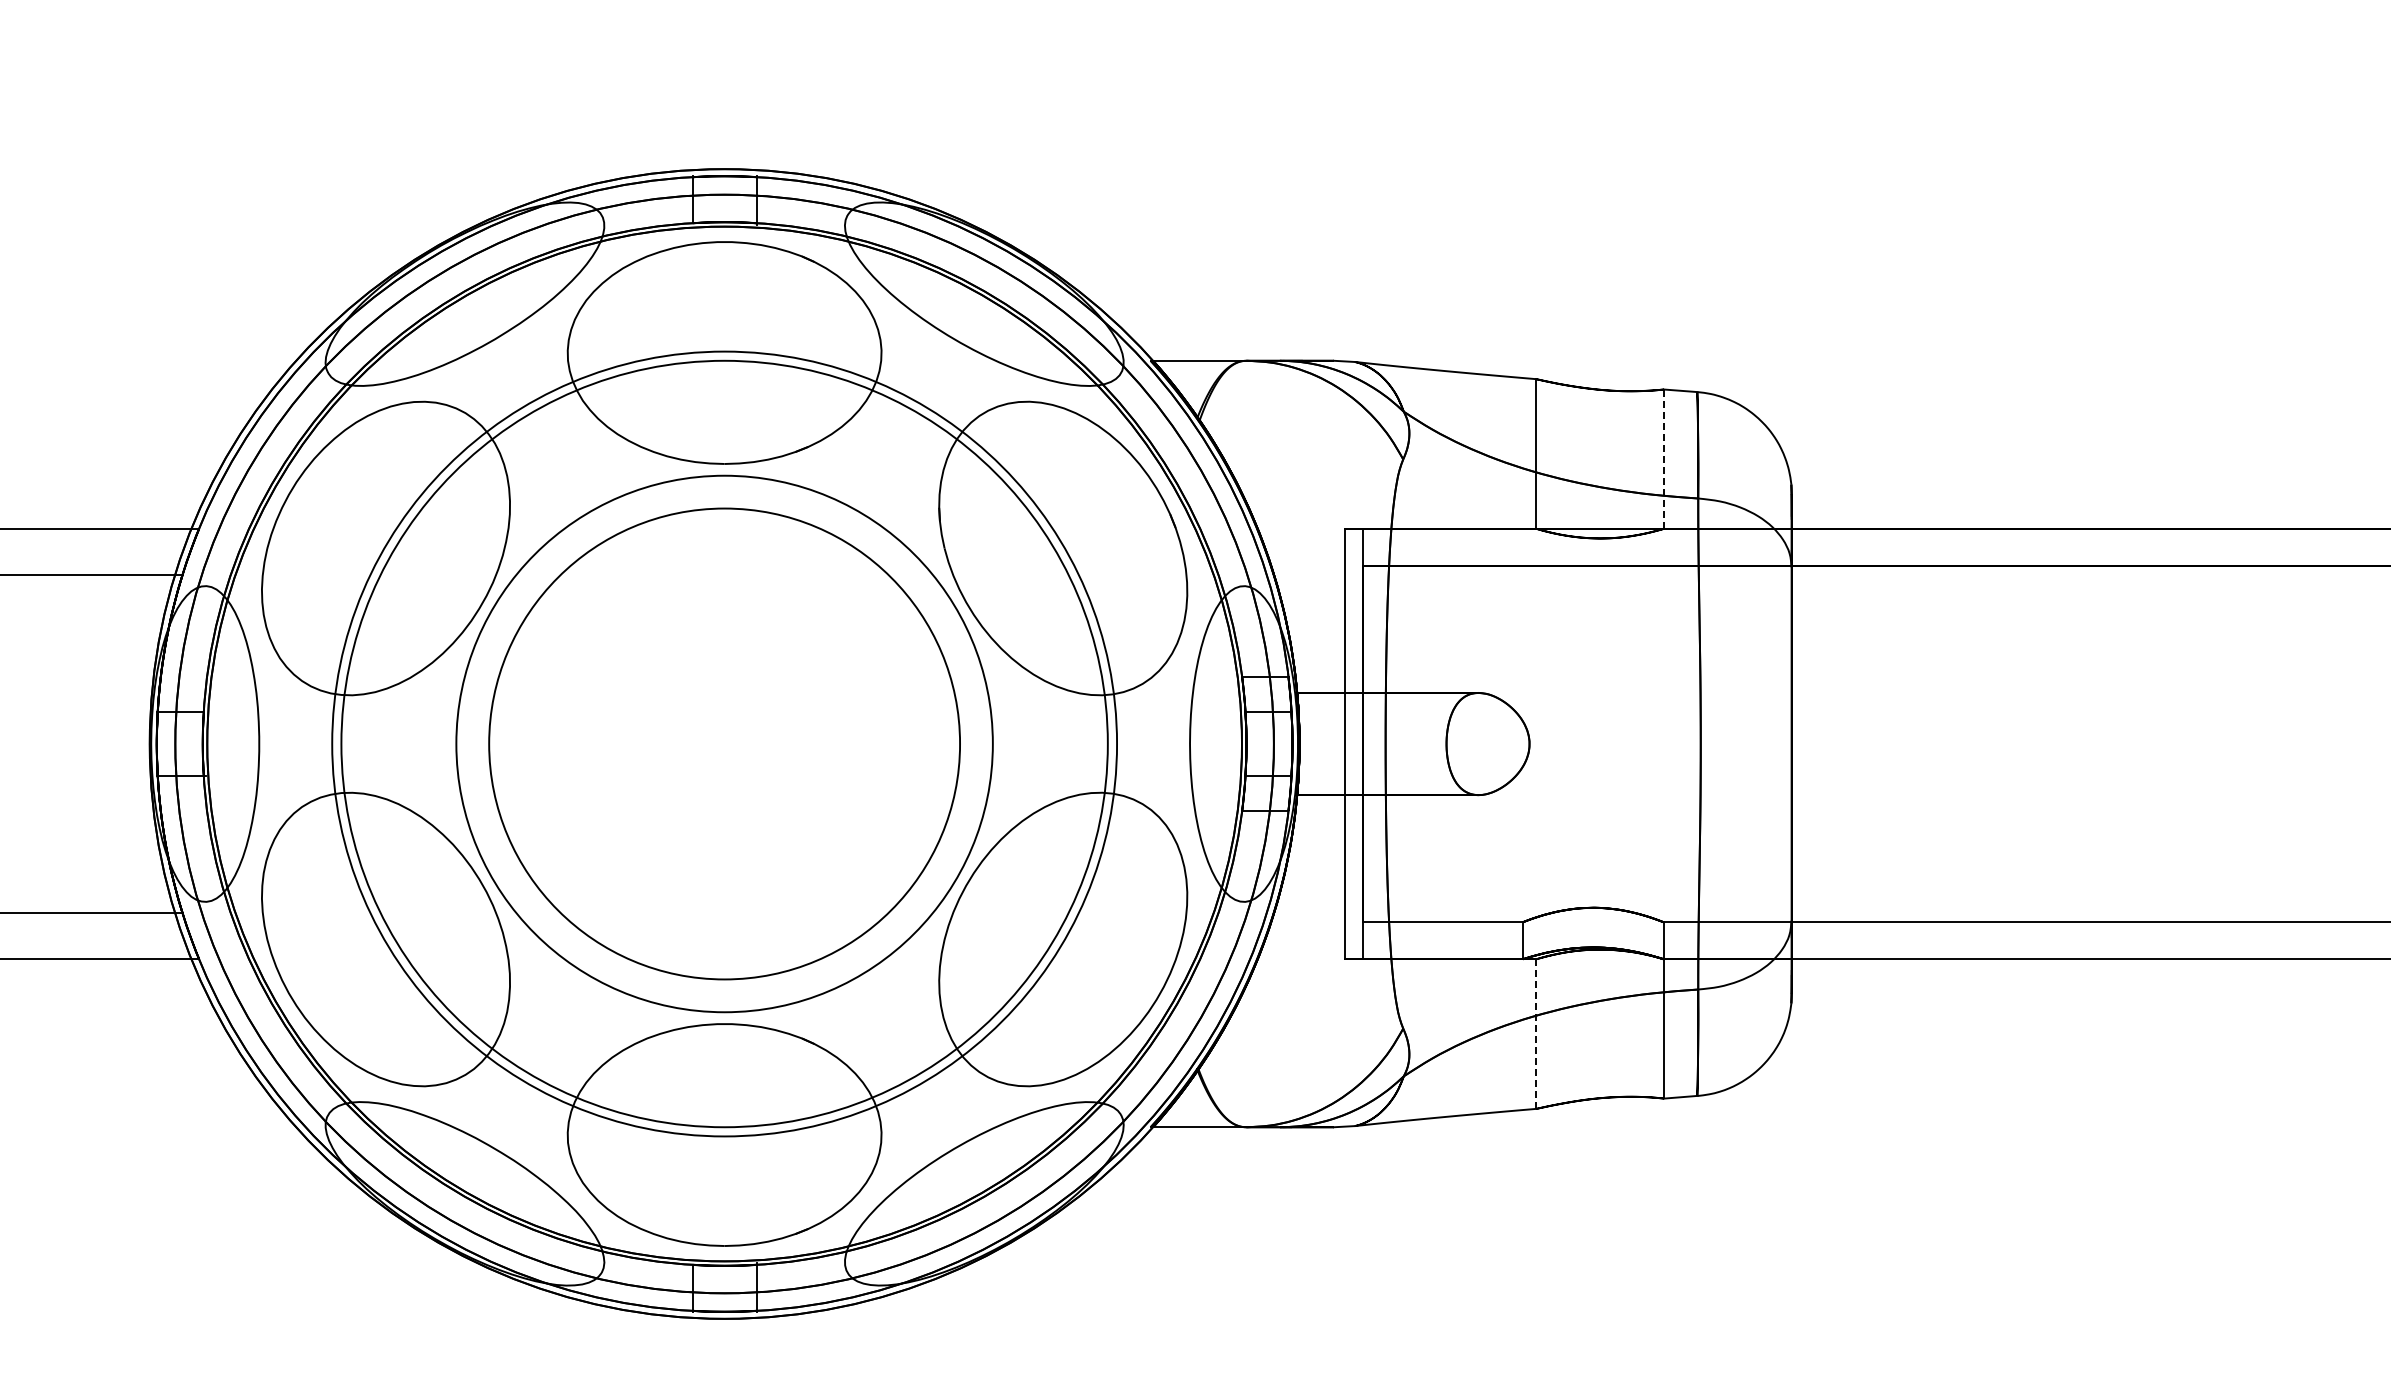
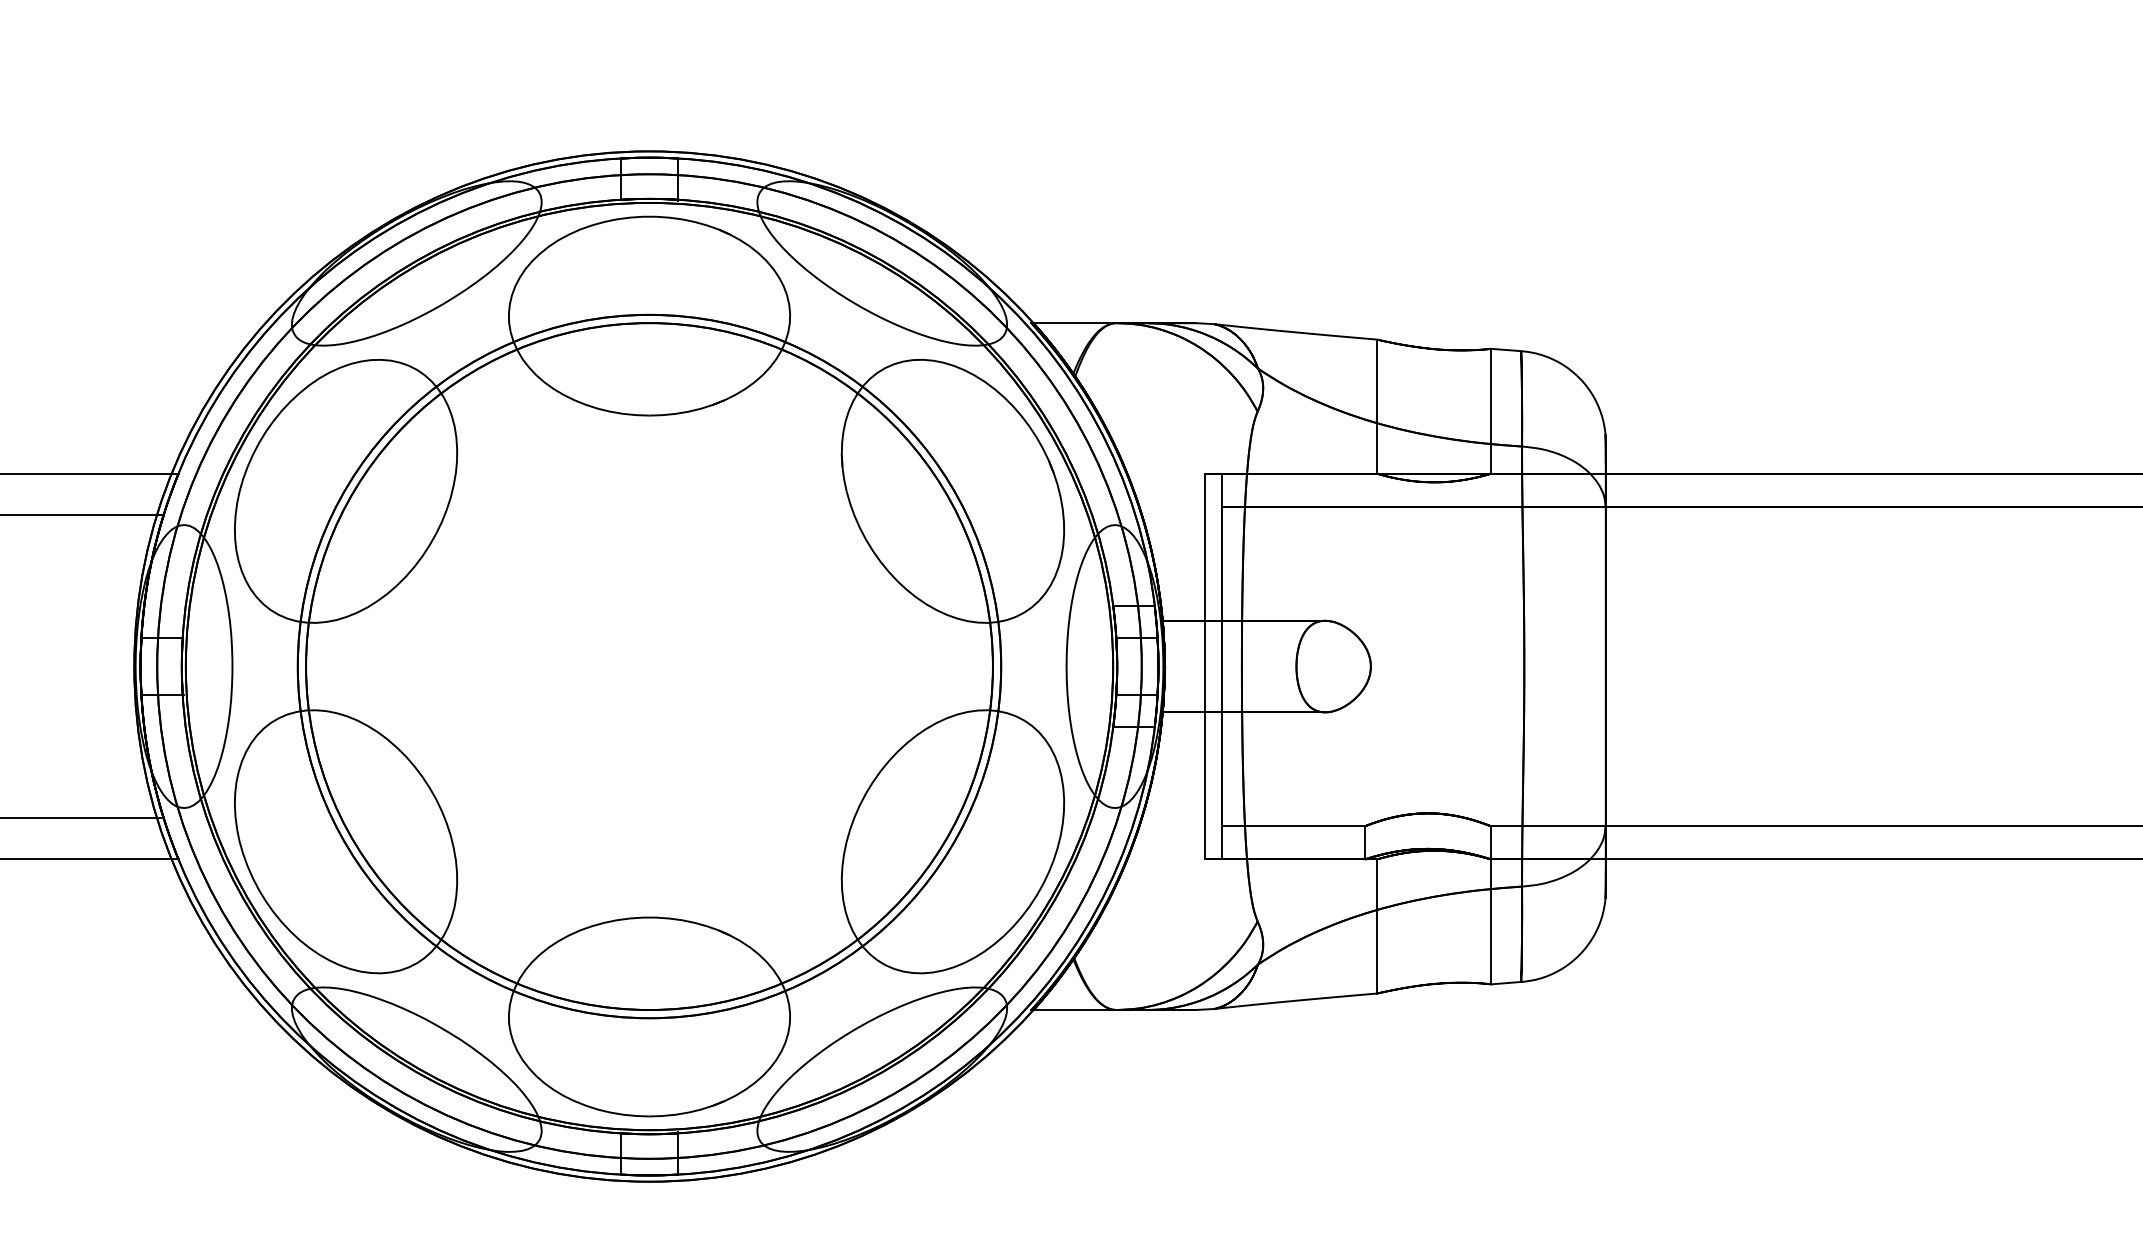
line: (1664, 459) -> (1491, 411), dashed -> solid
circle: (724, 743) -> (649, 666), size x1.43
circle: (724, 743) -> (649, 666), size x1.67
line: (1536, 1034) -> (1377, 926), dashed -> solid

